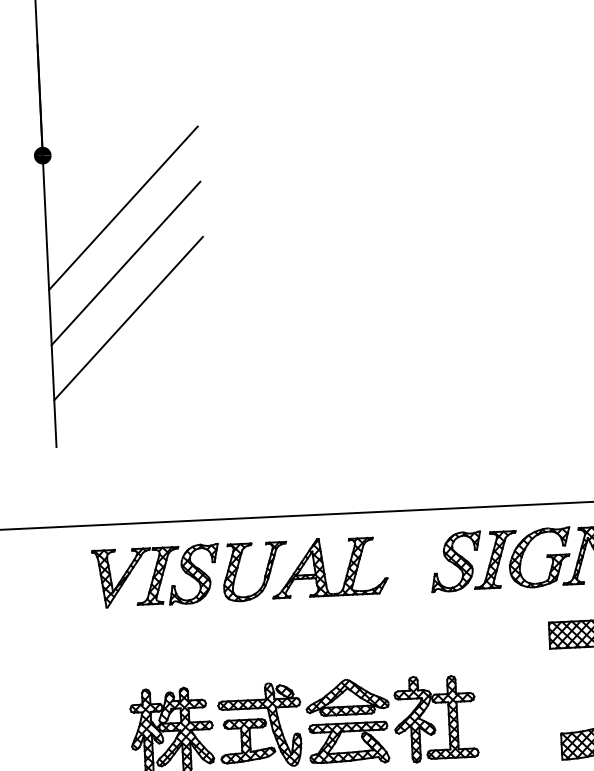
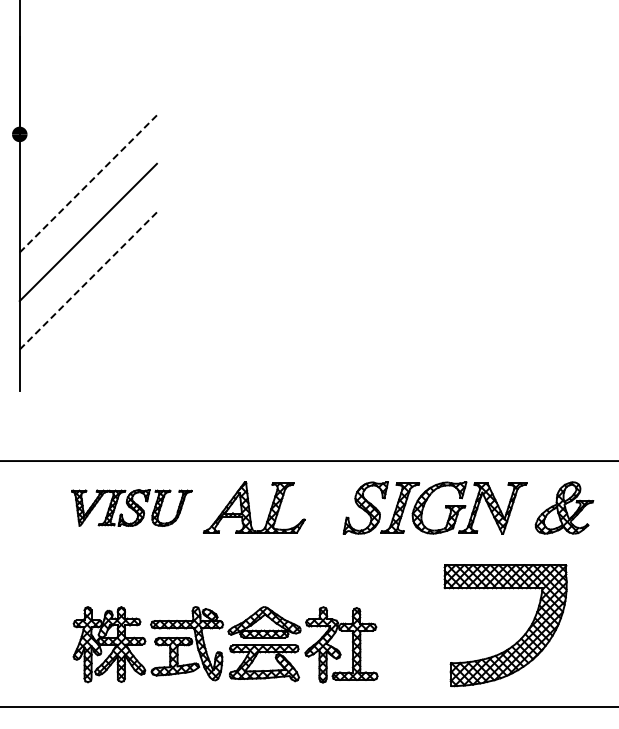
line: (123, 207) -> (88, 183), solid -> dashed
line: (128, 318) -> (88, 280), solid -> dashed
part: (189, 573) -> (131, 507), size x0.7

